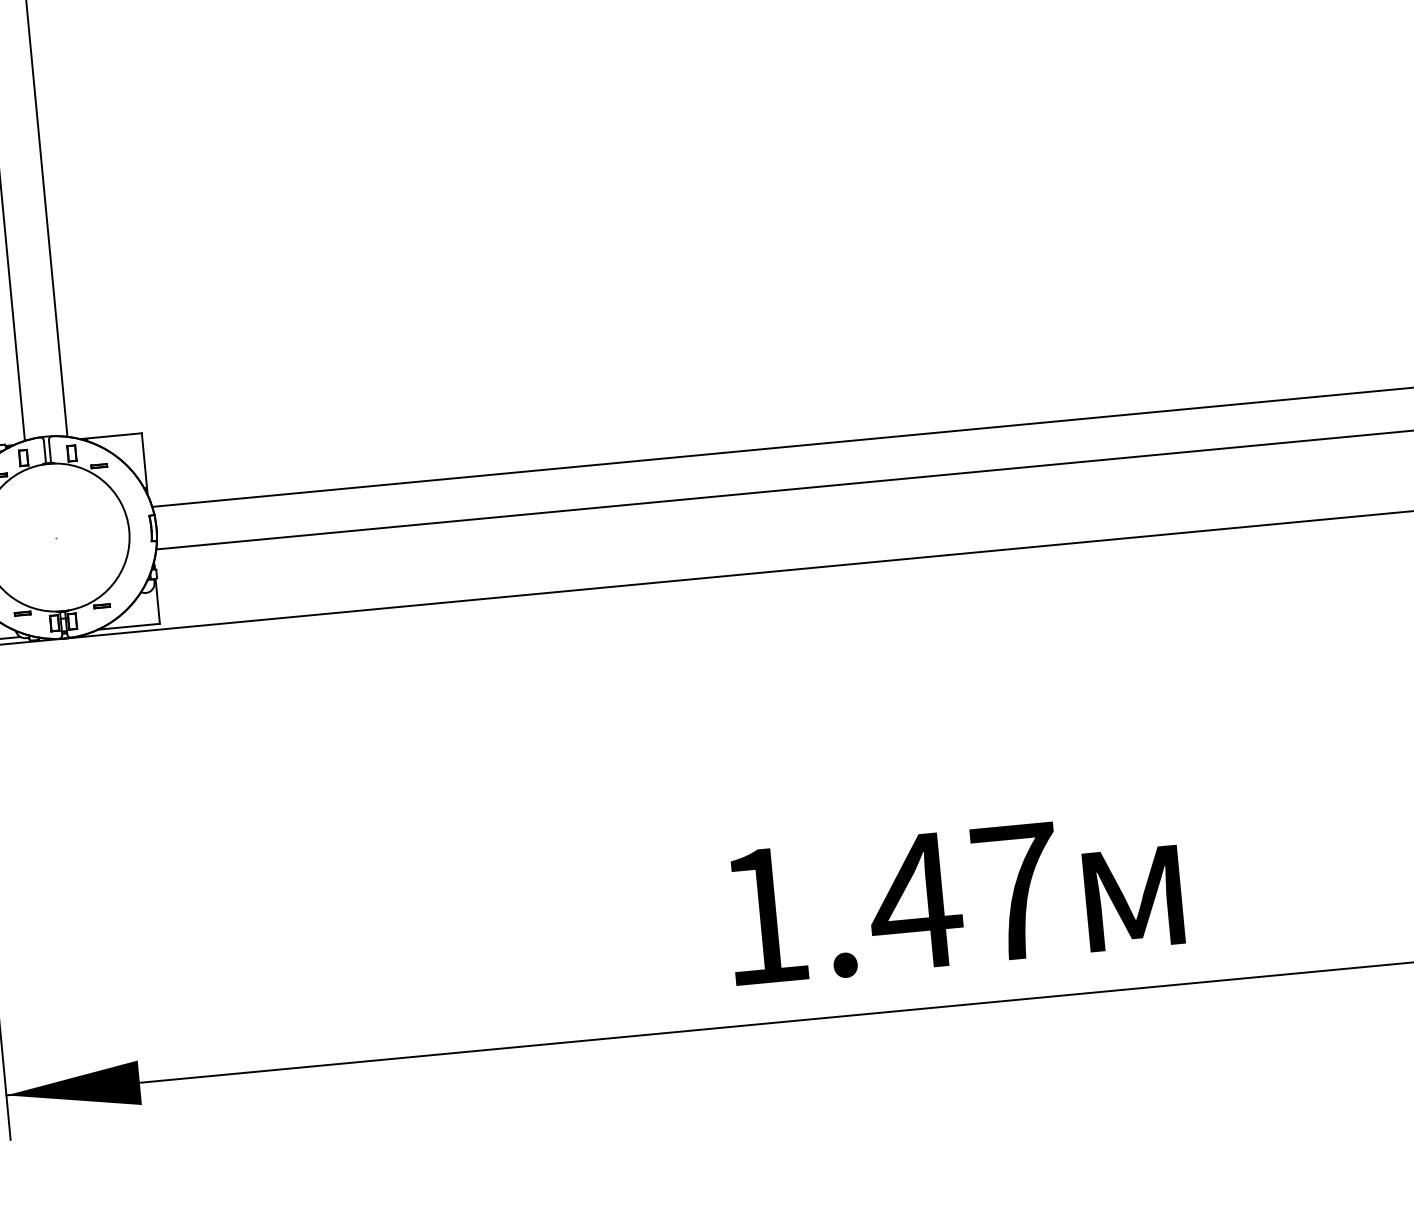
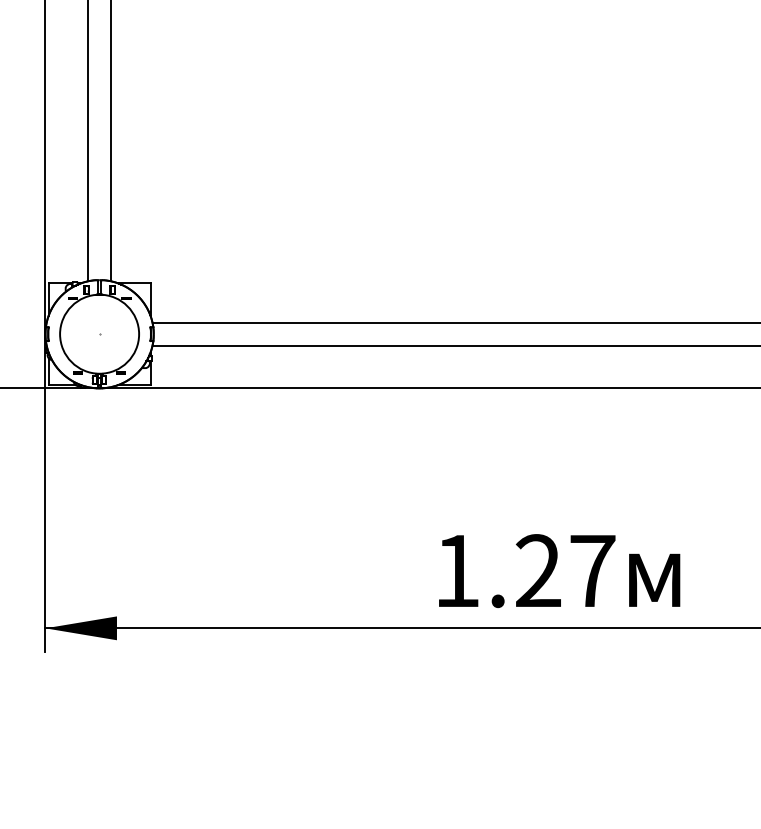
text: (913, 900) -> (537, 570), 1.47 -> 1.27

